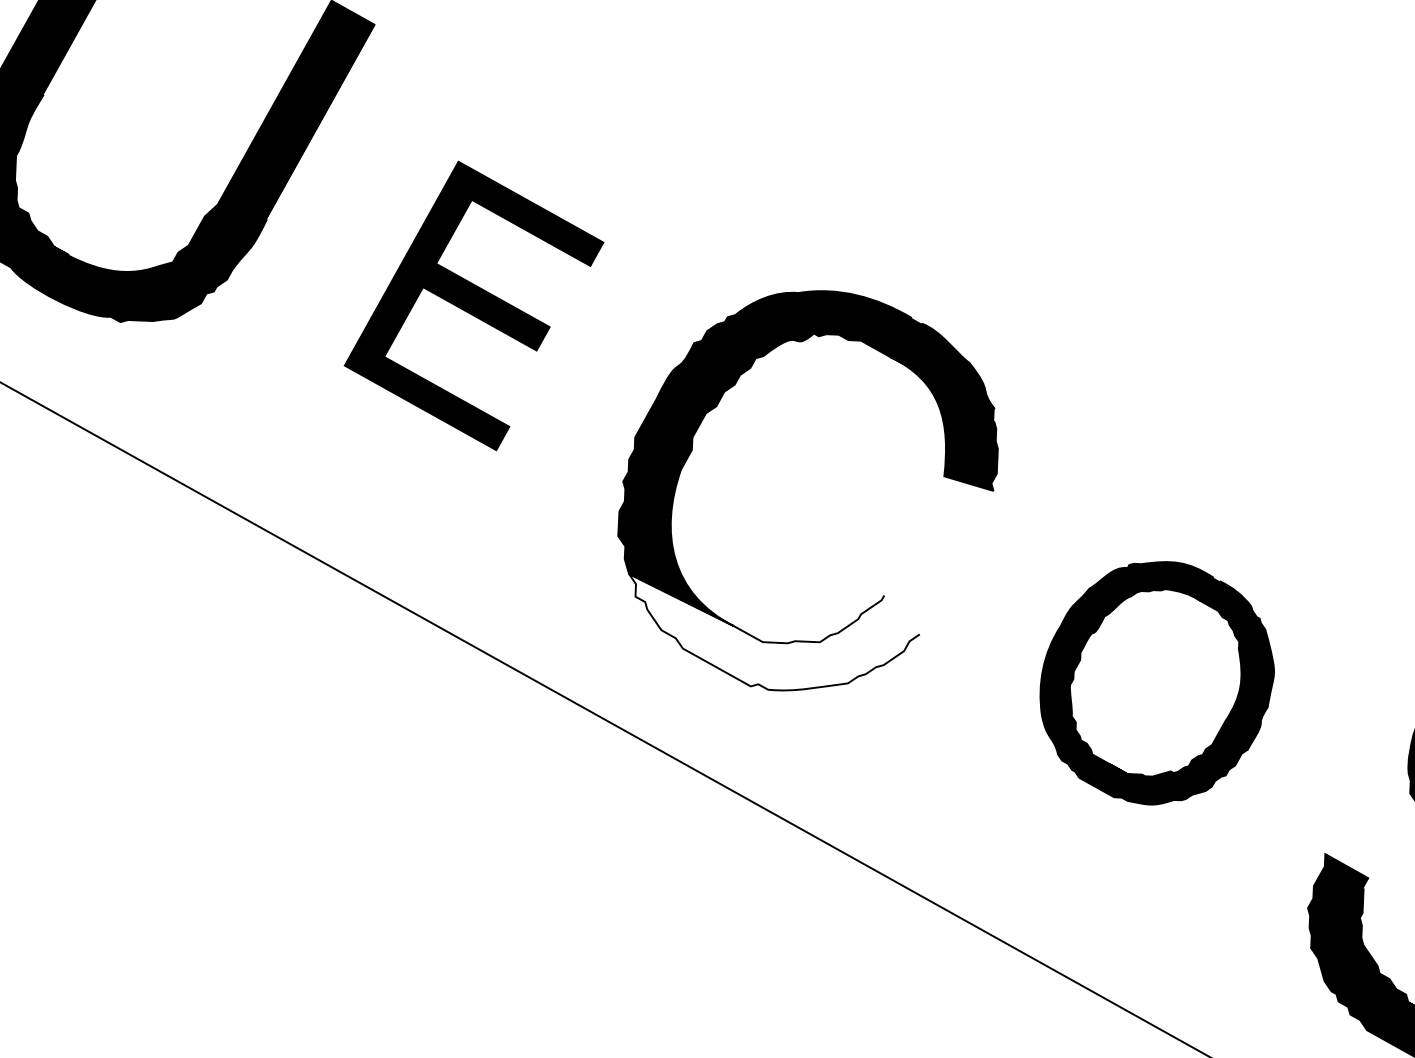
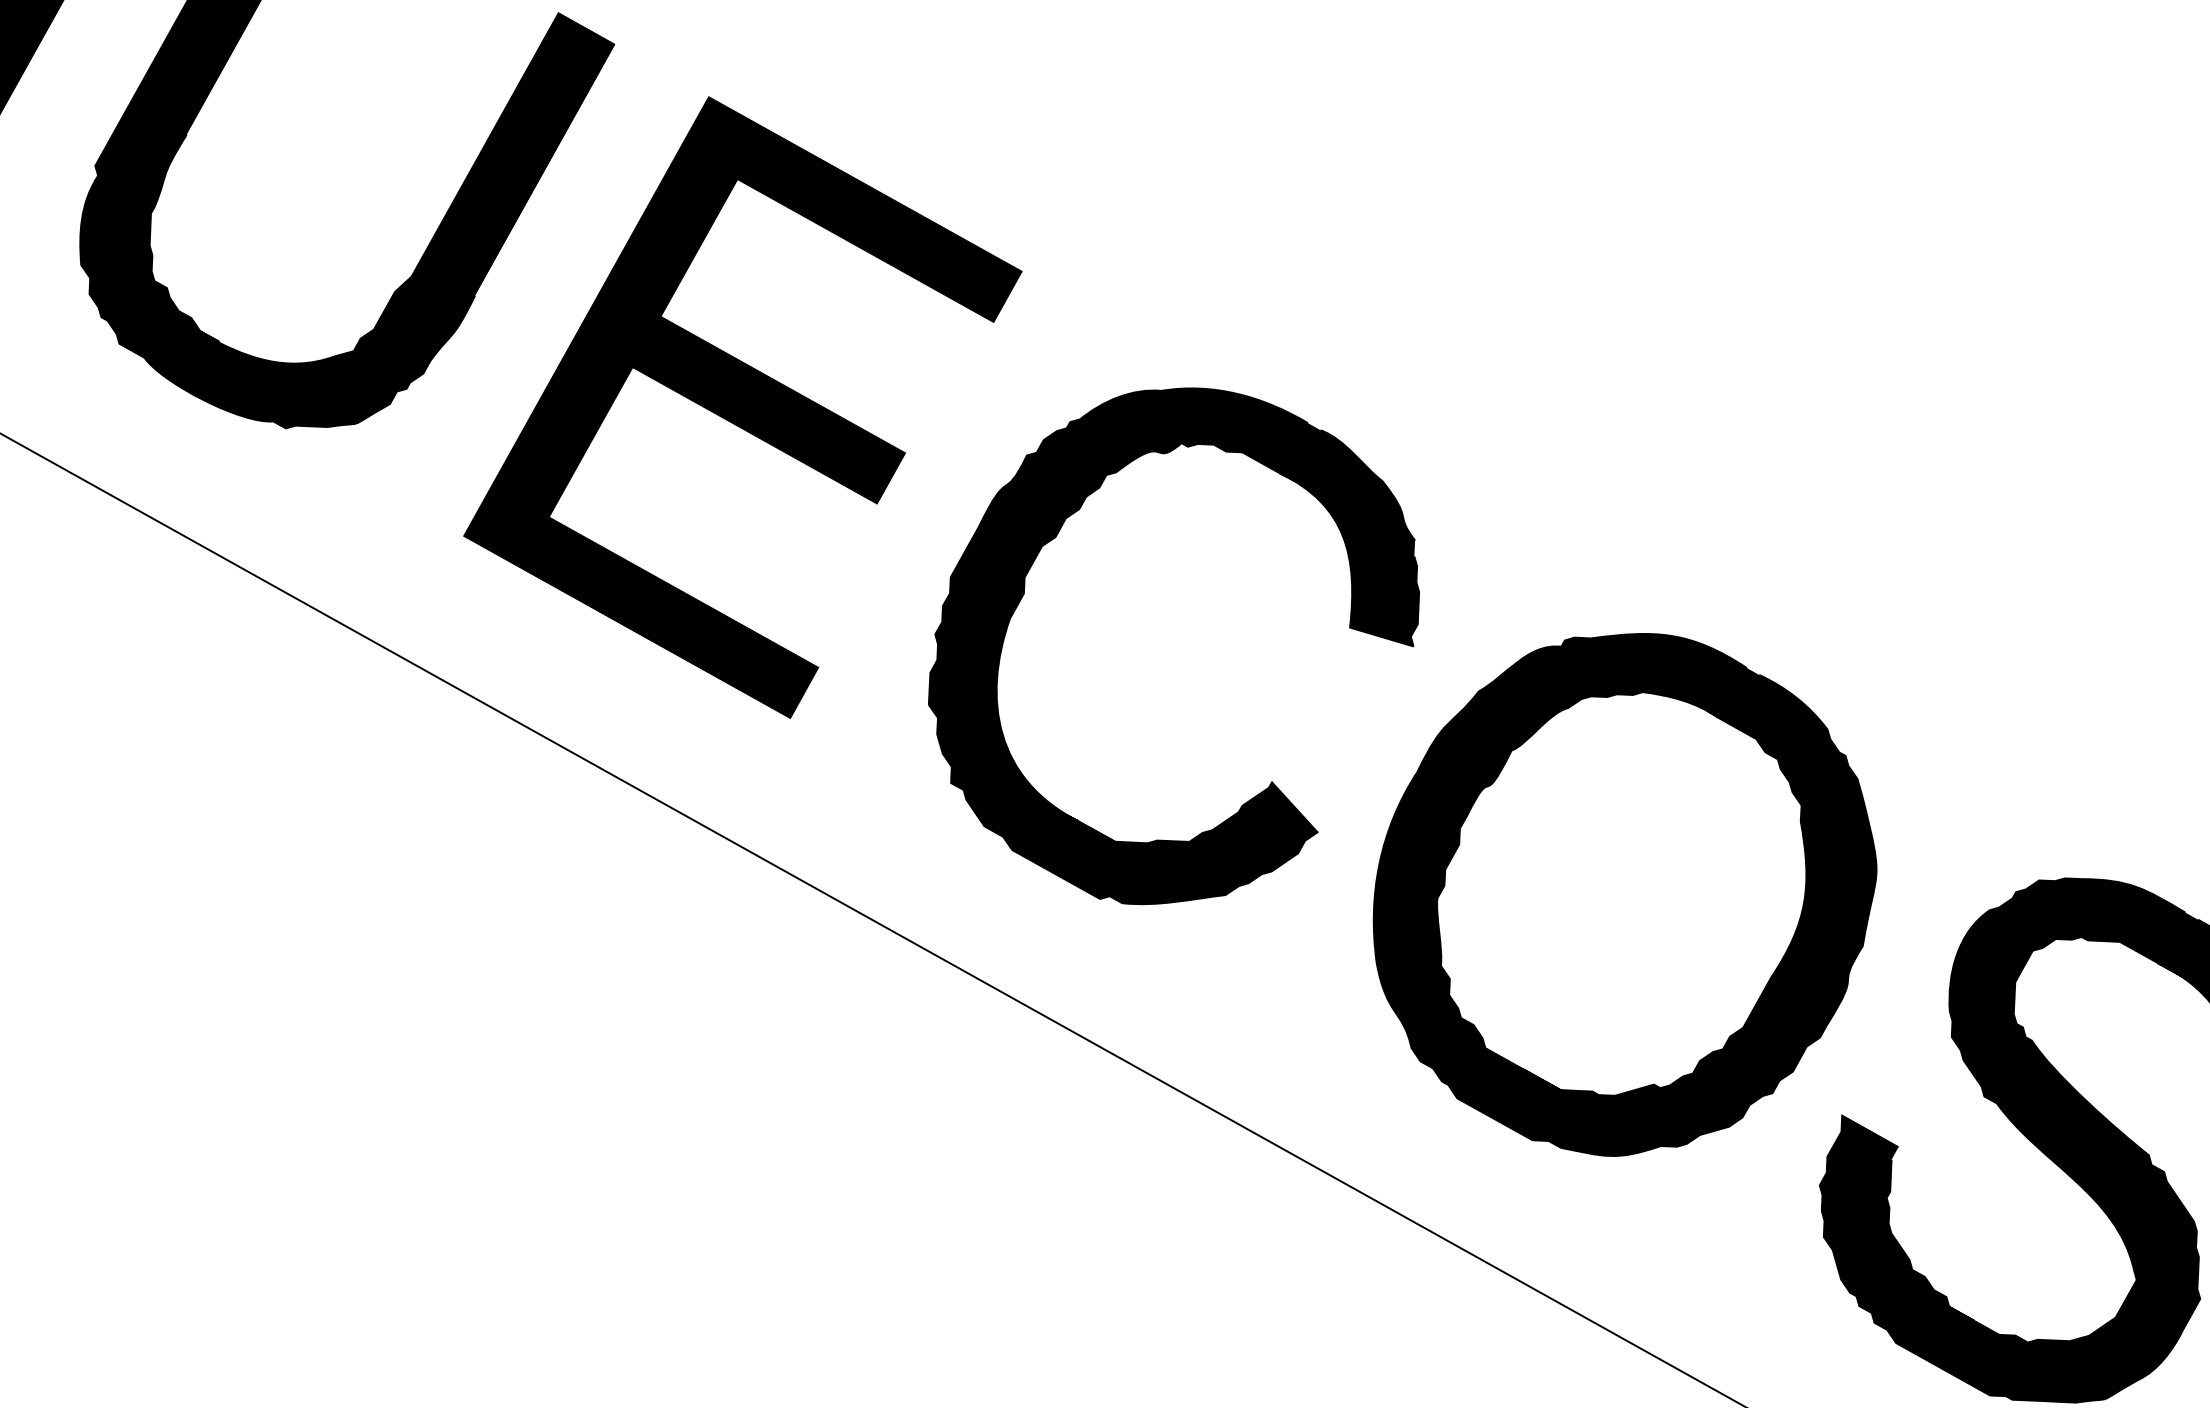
part: (473, 305) -> (742, 407), size x1.67
fill: (774, 631) -> (1130, 828), added
part: (1156, 682) -> (1624, 894), size x1.67

